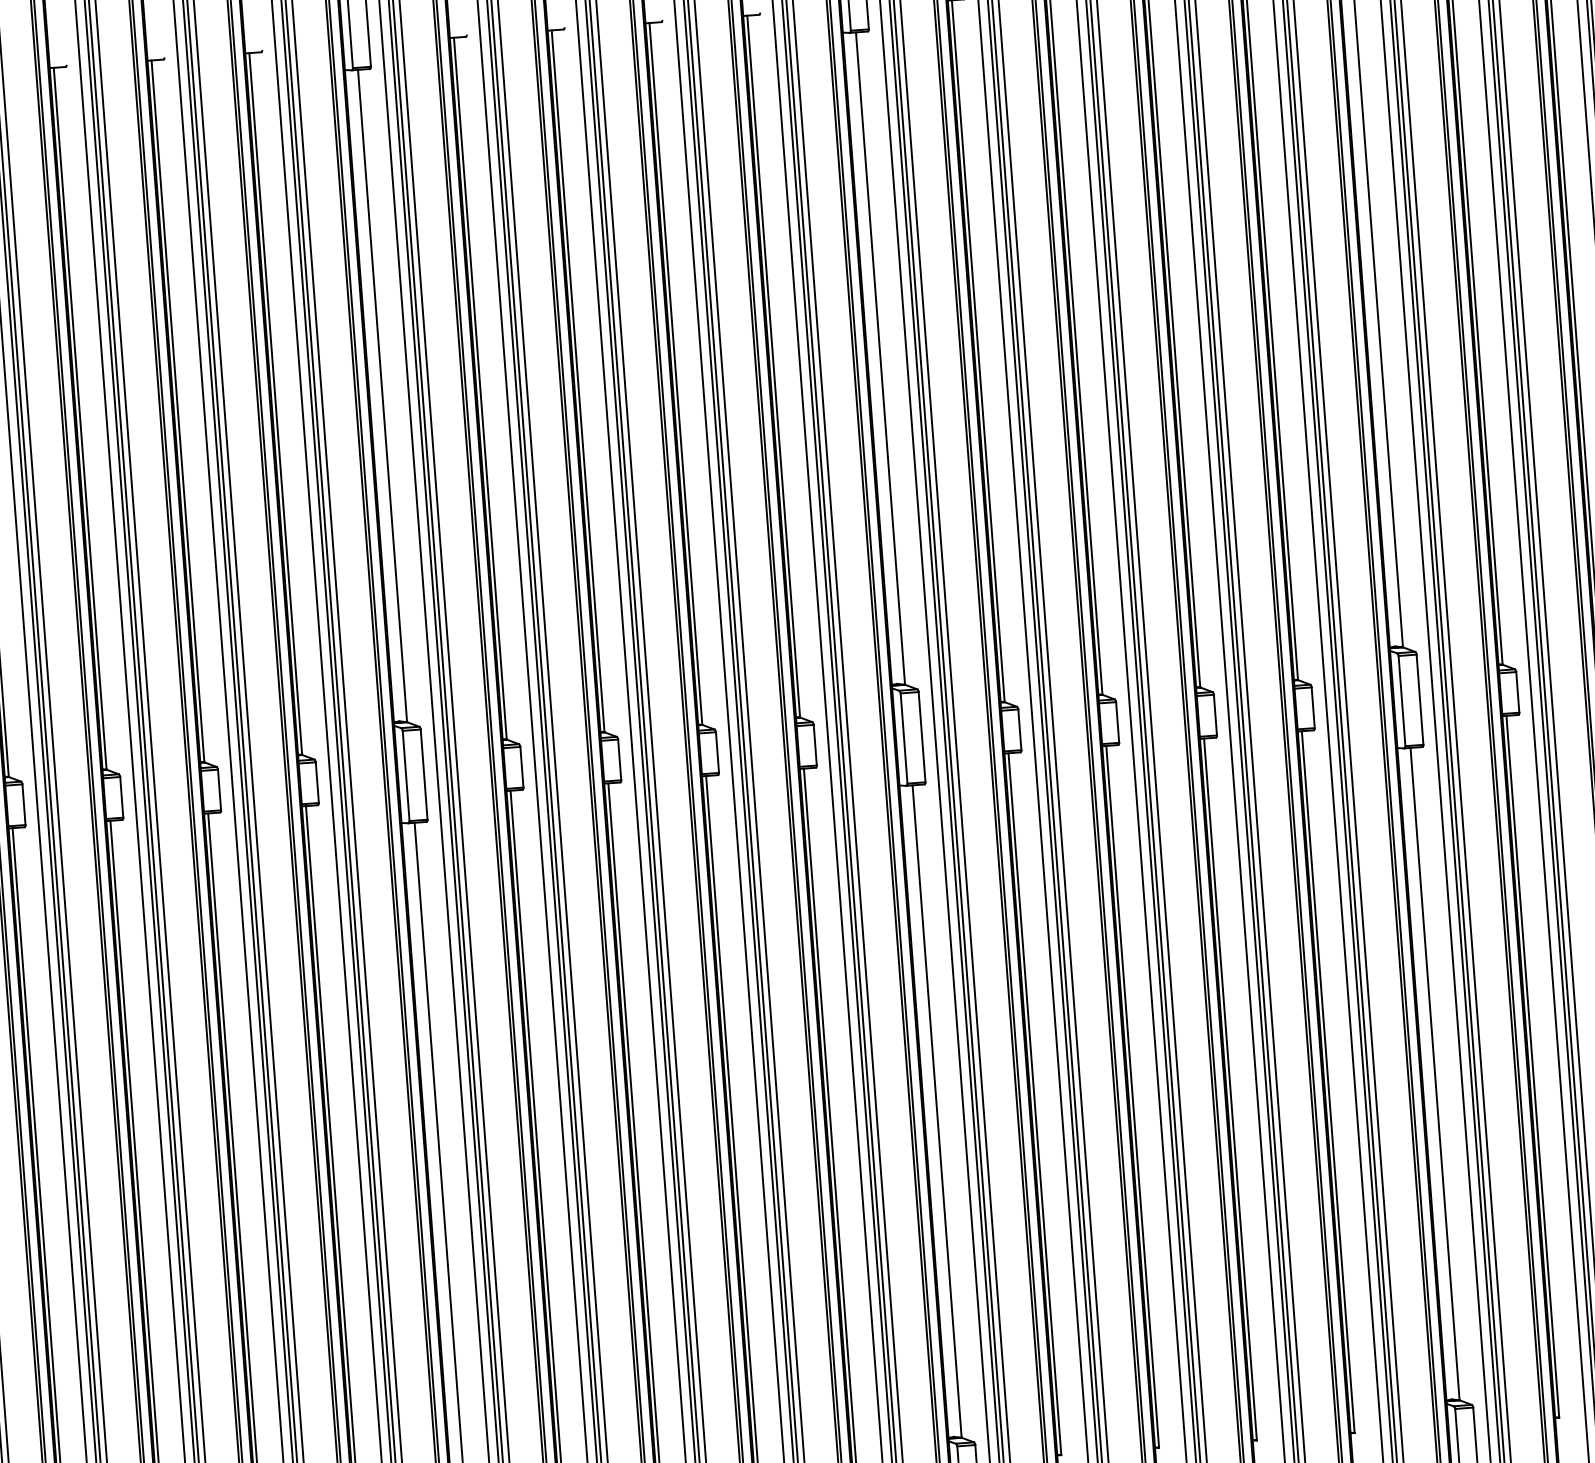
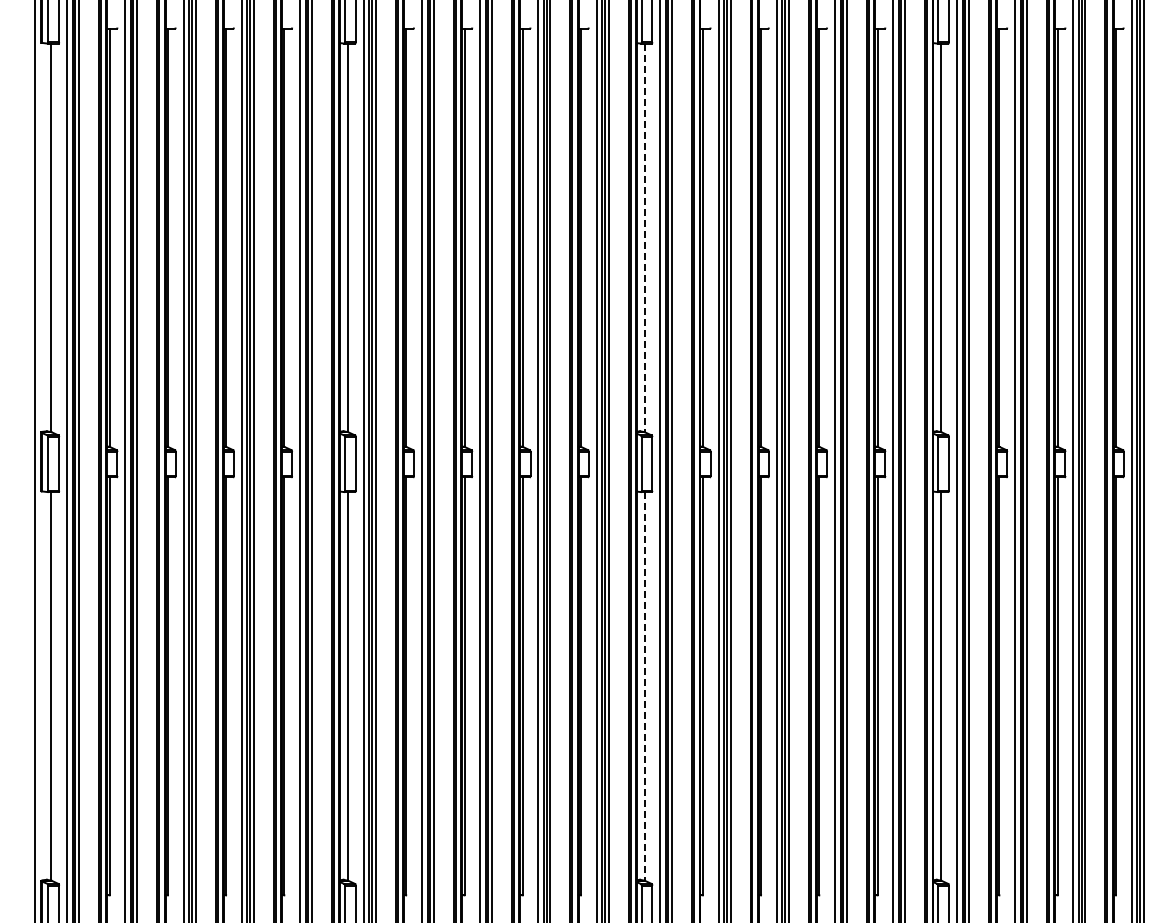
line: (880, 359) -> (644, 238), solid -> dashed
line: (936, 1111) -> (644, 686), solid -> dashed

